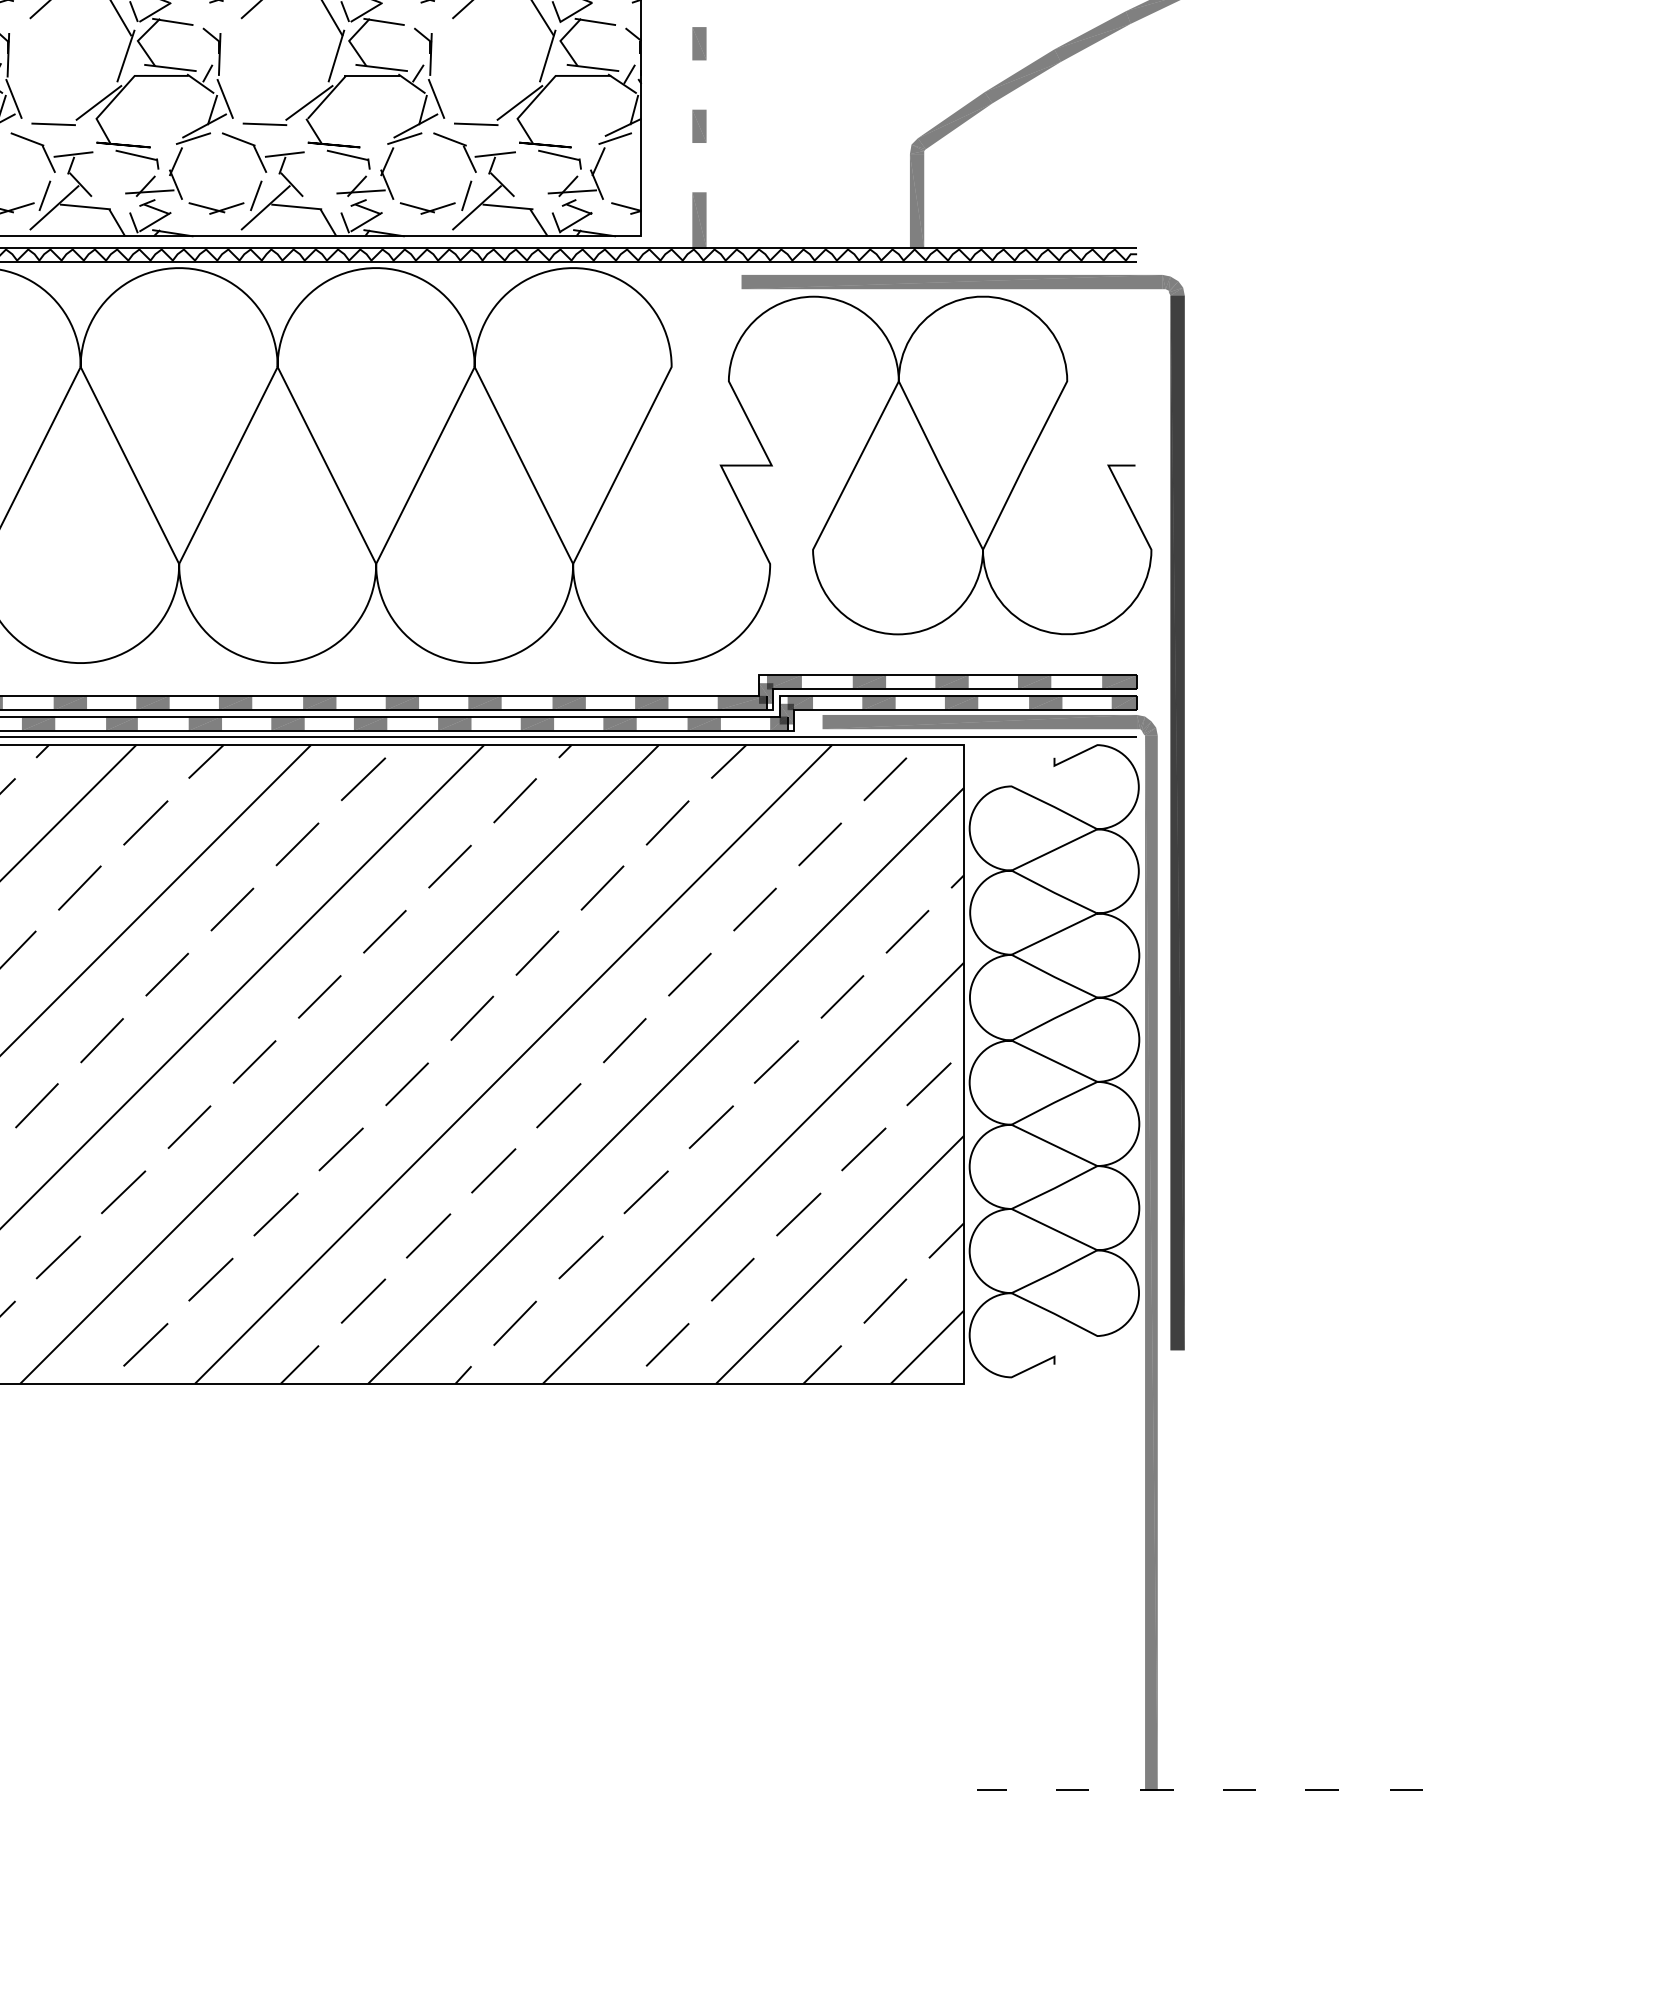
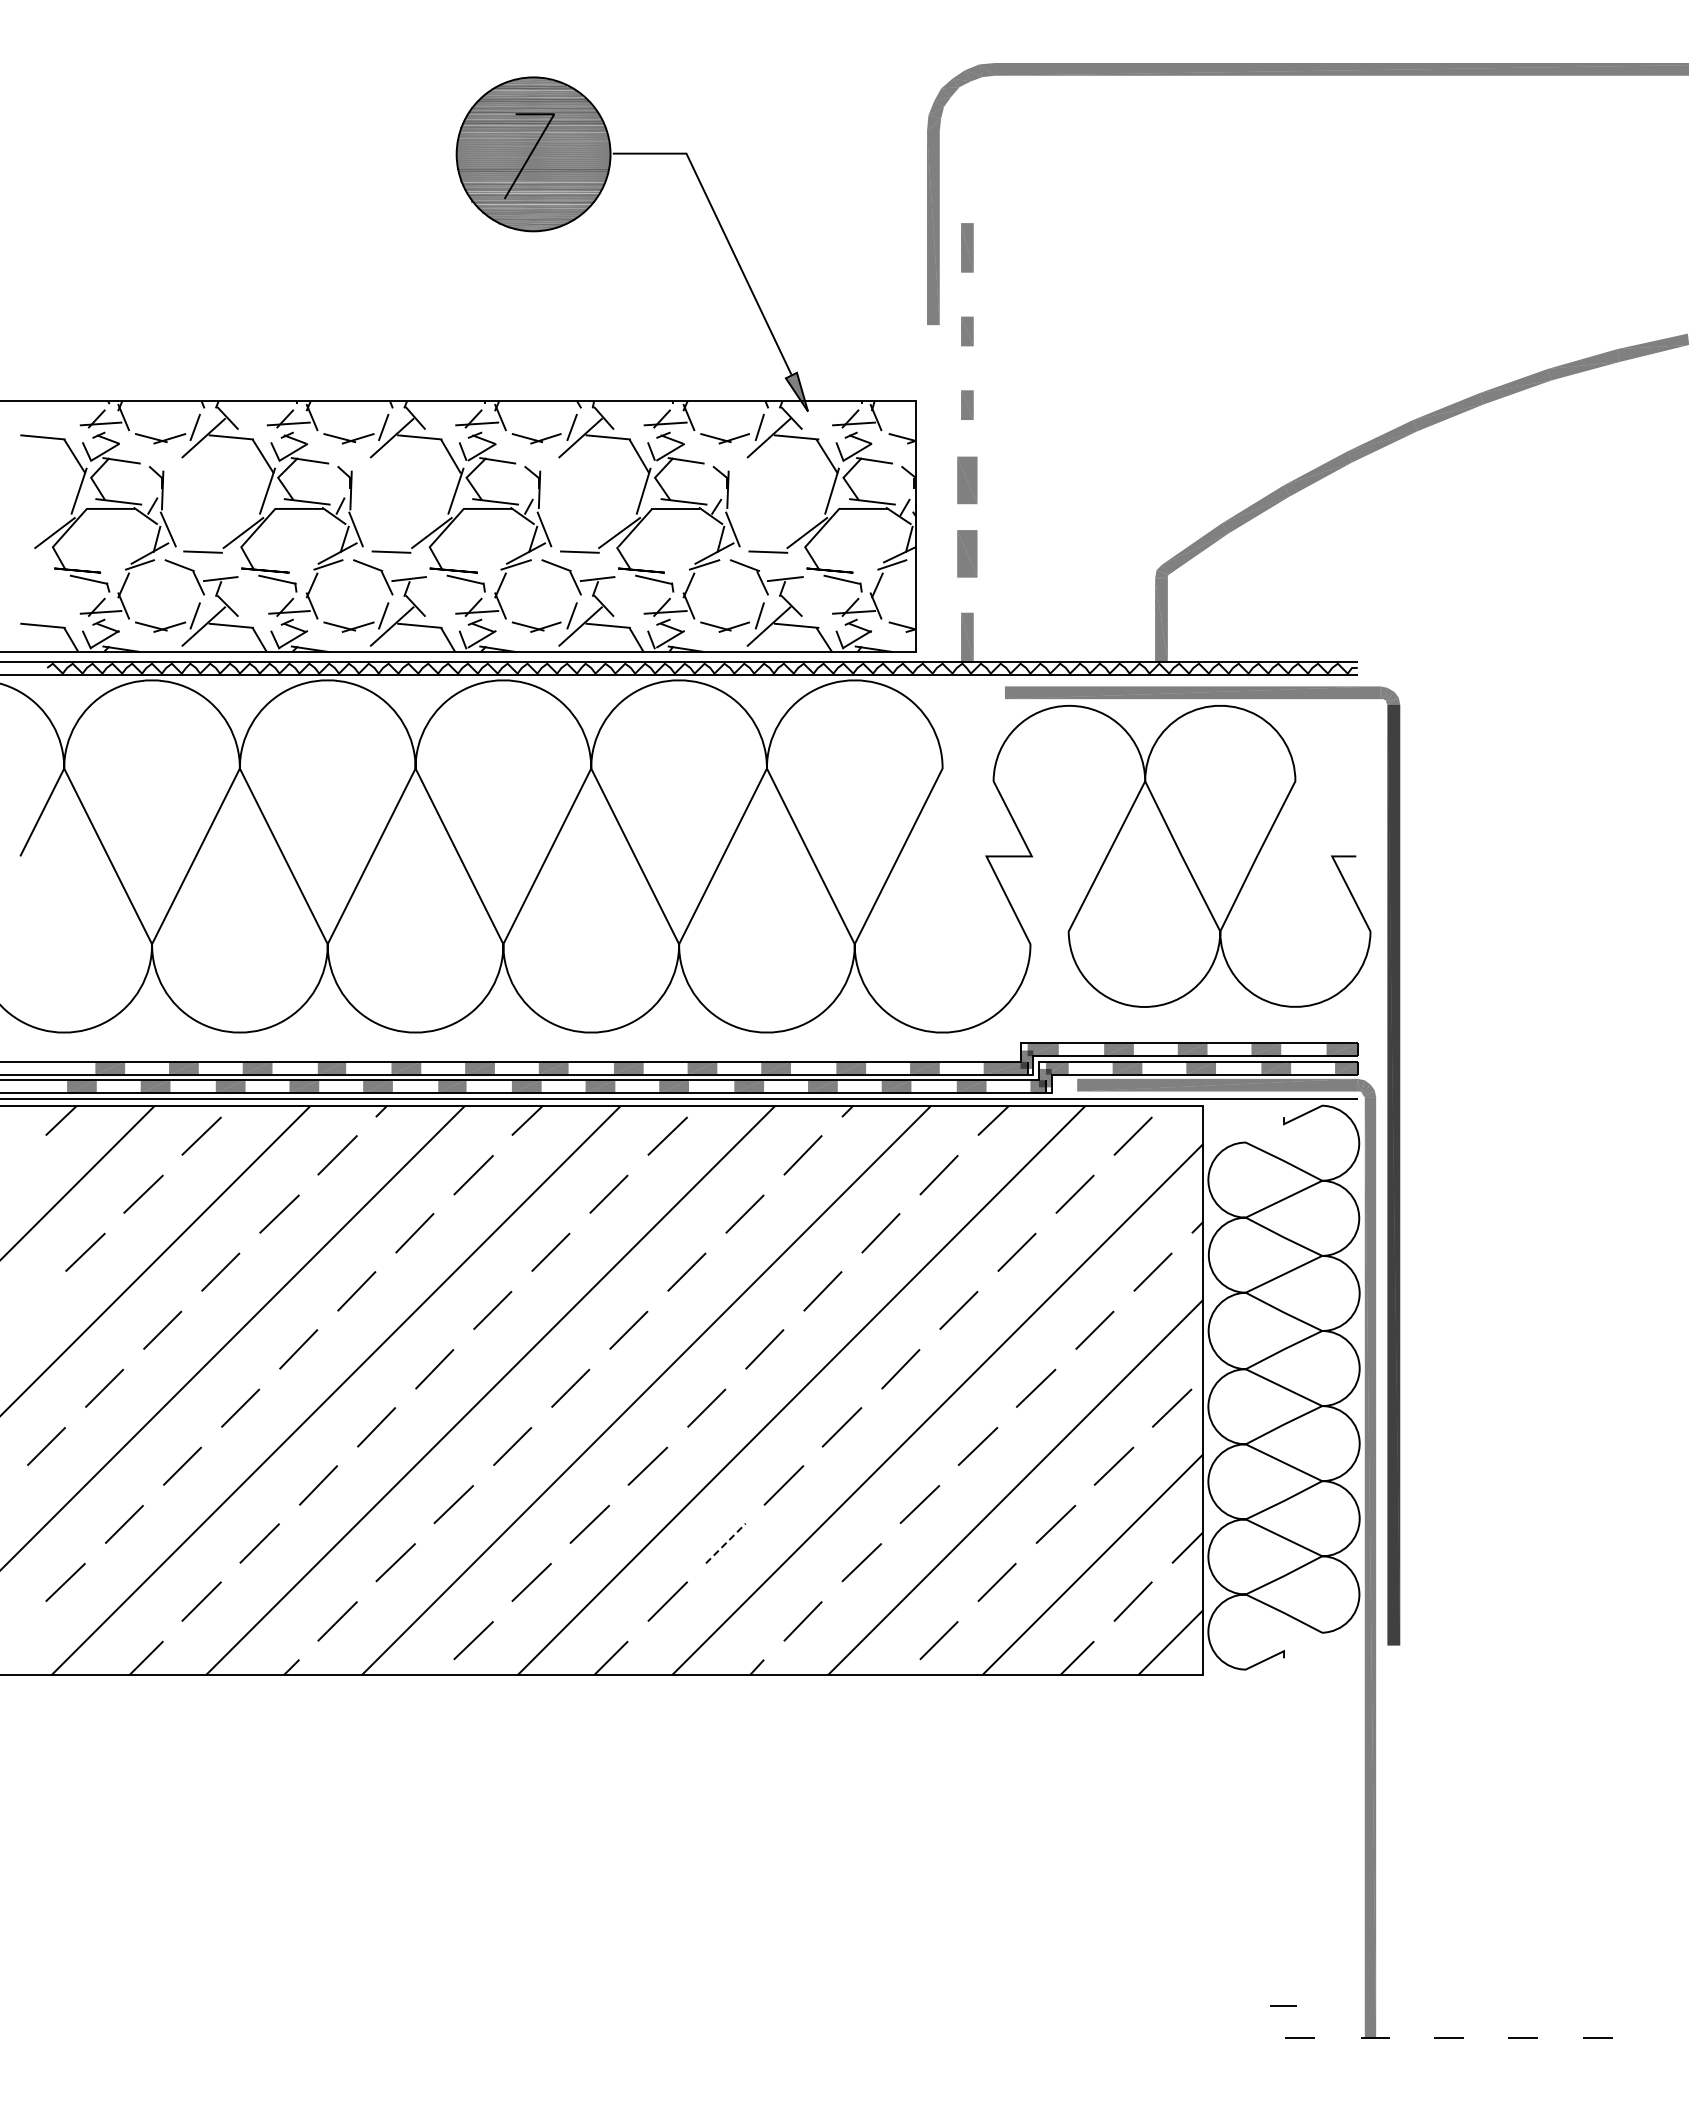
part: (699, 42) -> (967, 479), size x1.6
part: (699, 125) -> (967, 553), size x1.6
line: (429, 1235) -> (726, 1543), solid -> dashed
line: (992, 1789) -> (1283, 2005), moved

